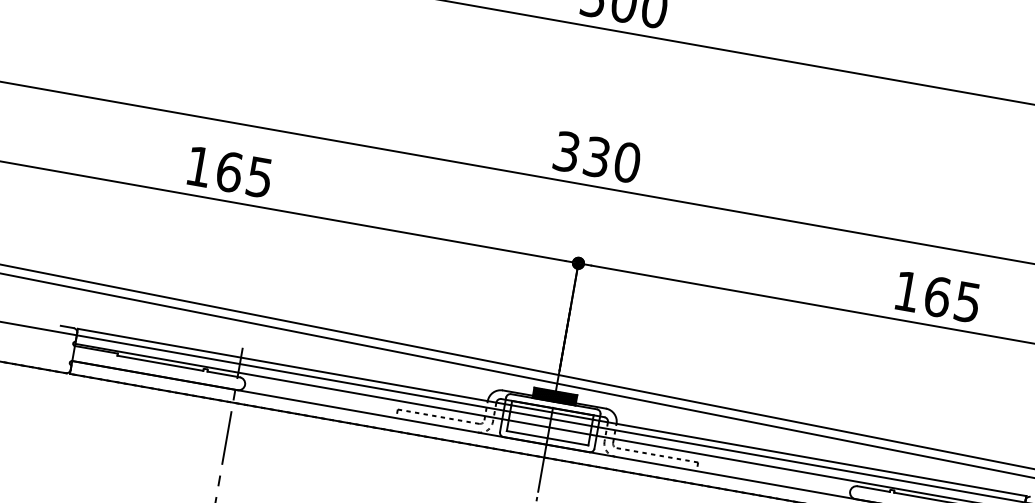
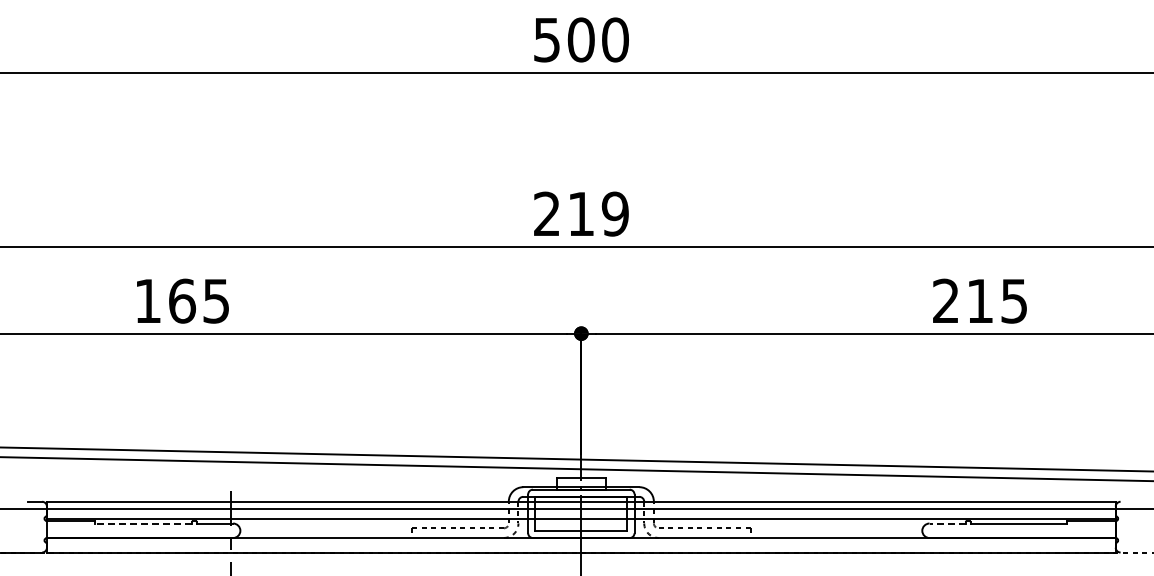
text: (597, 156) -> (581, 213), 330 -> 219
text: (922, 293) -> (963, 300), 165 -> 215
line: (160, 363) -> (143, 523), solid -> dashed
hatch: (555, 396) -> (581, 483), removed
line: (873, 489) -> (947, 523), solid -> dashed

